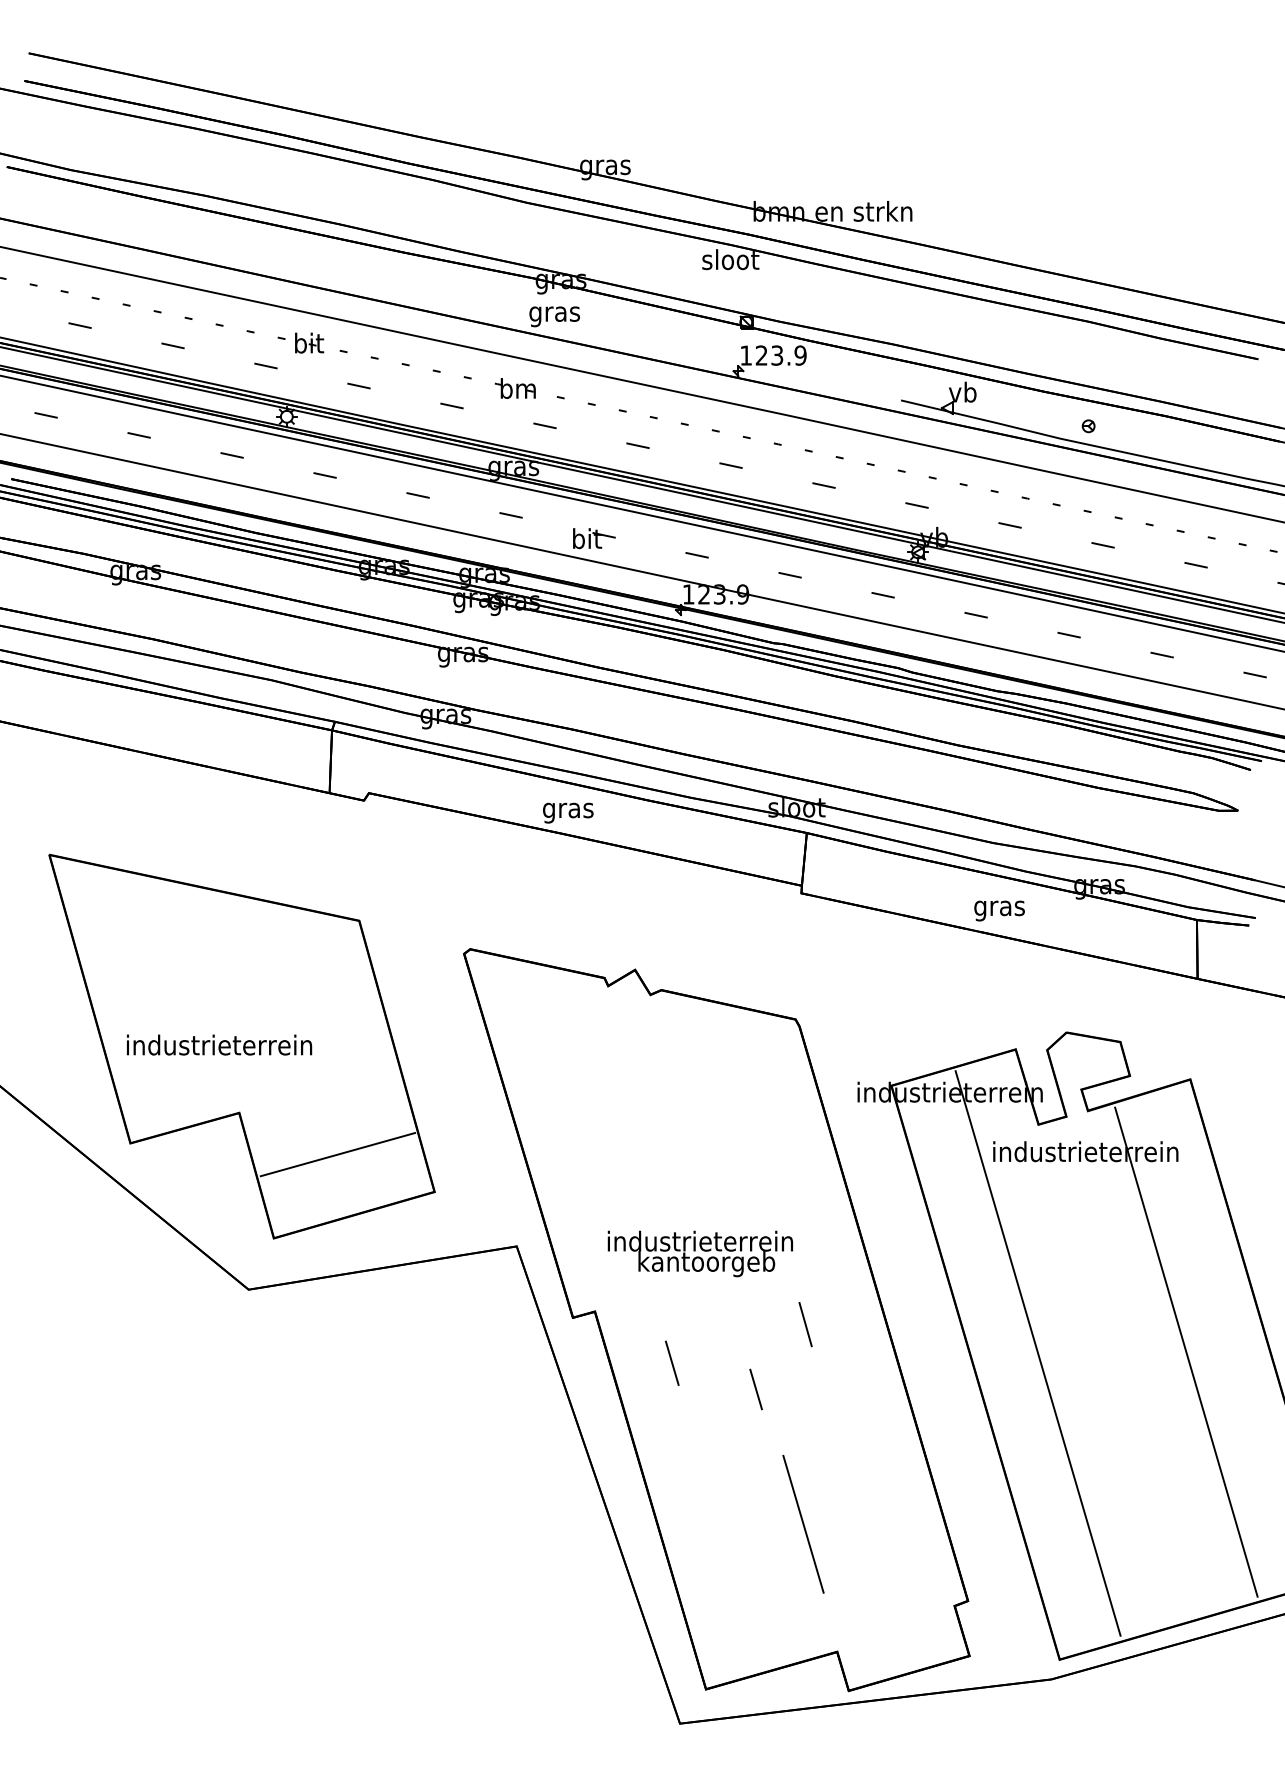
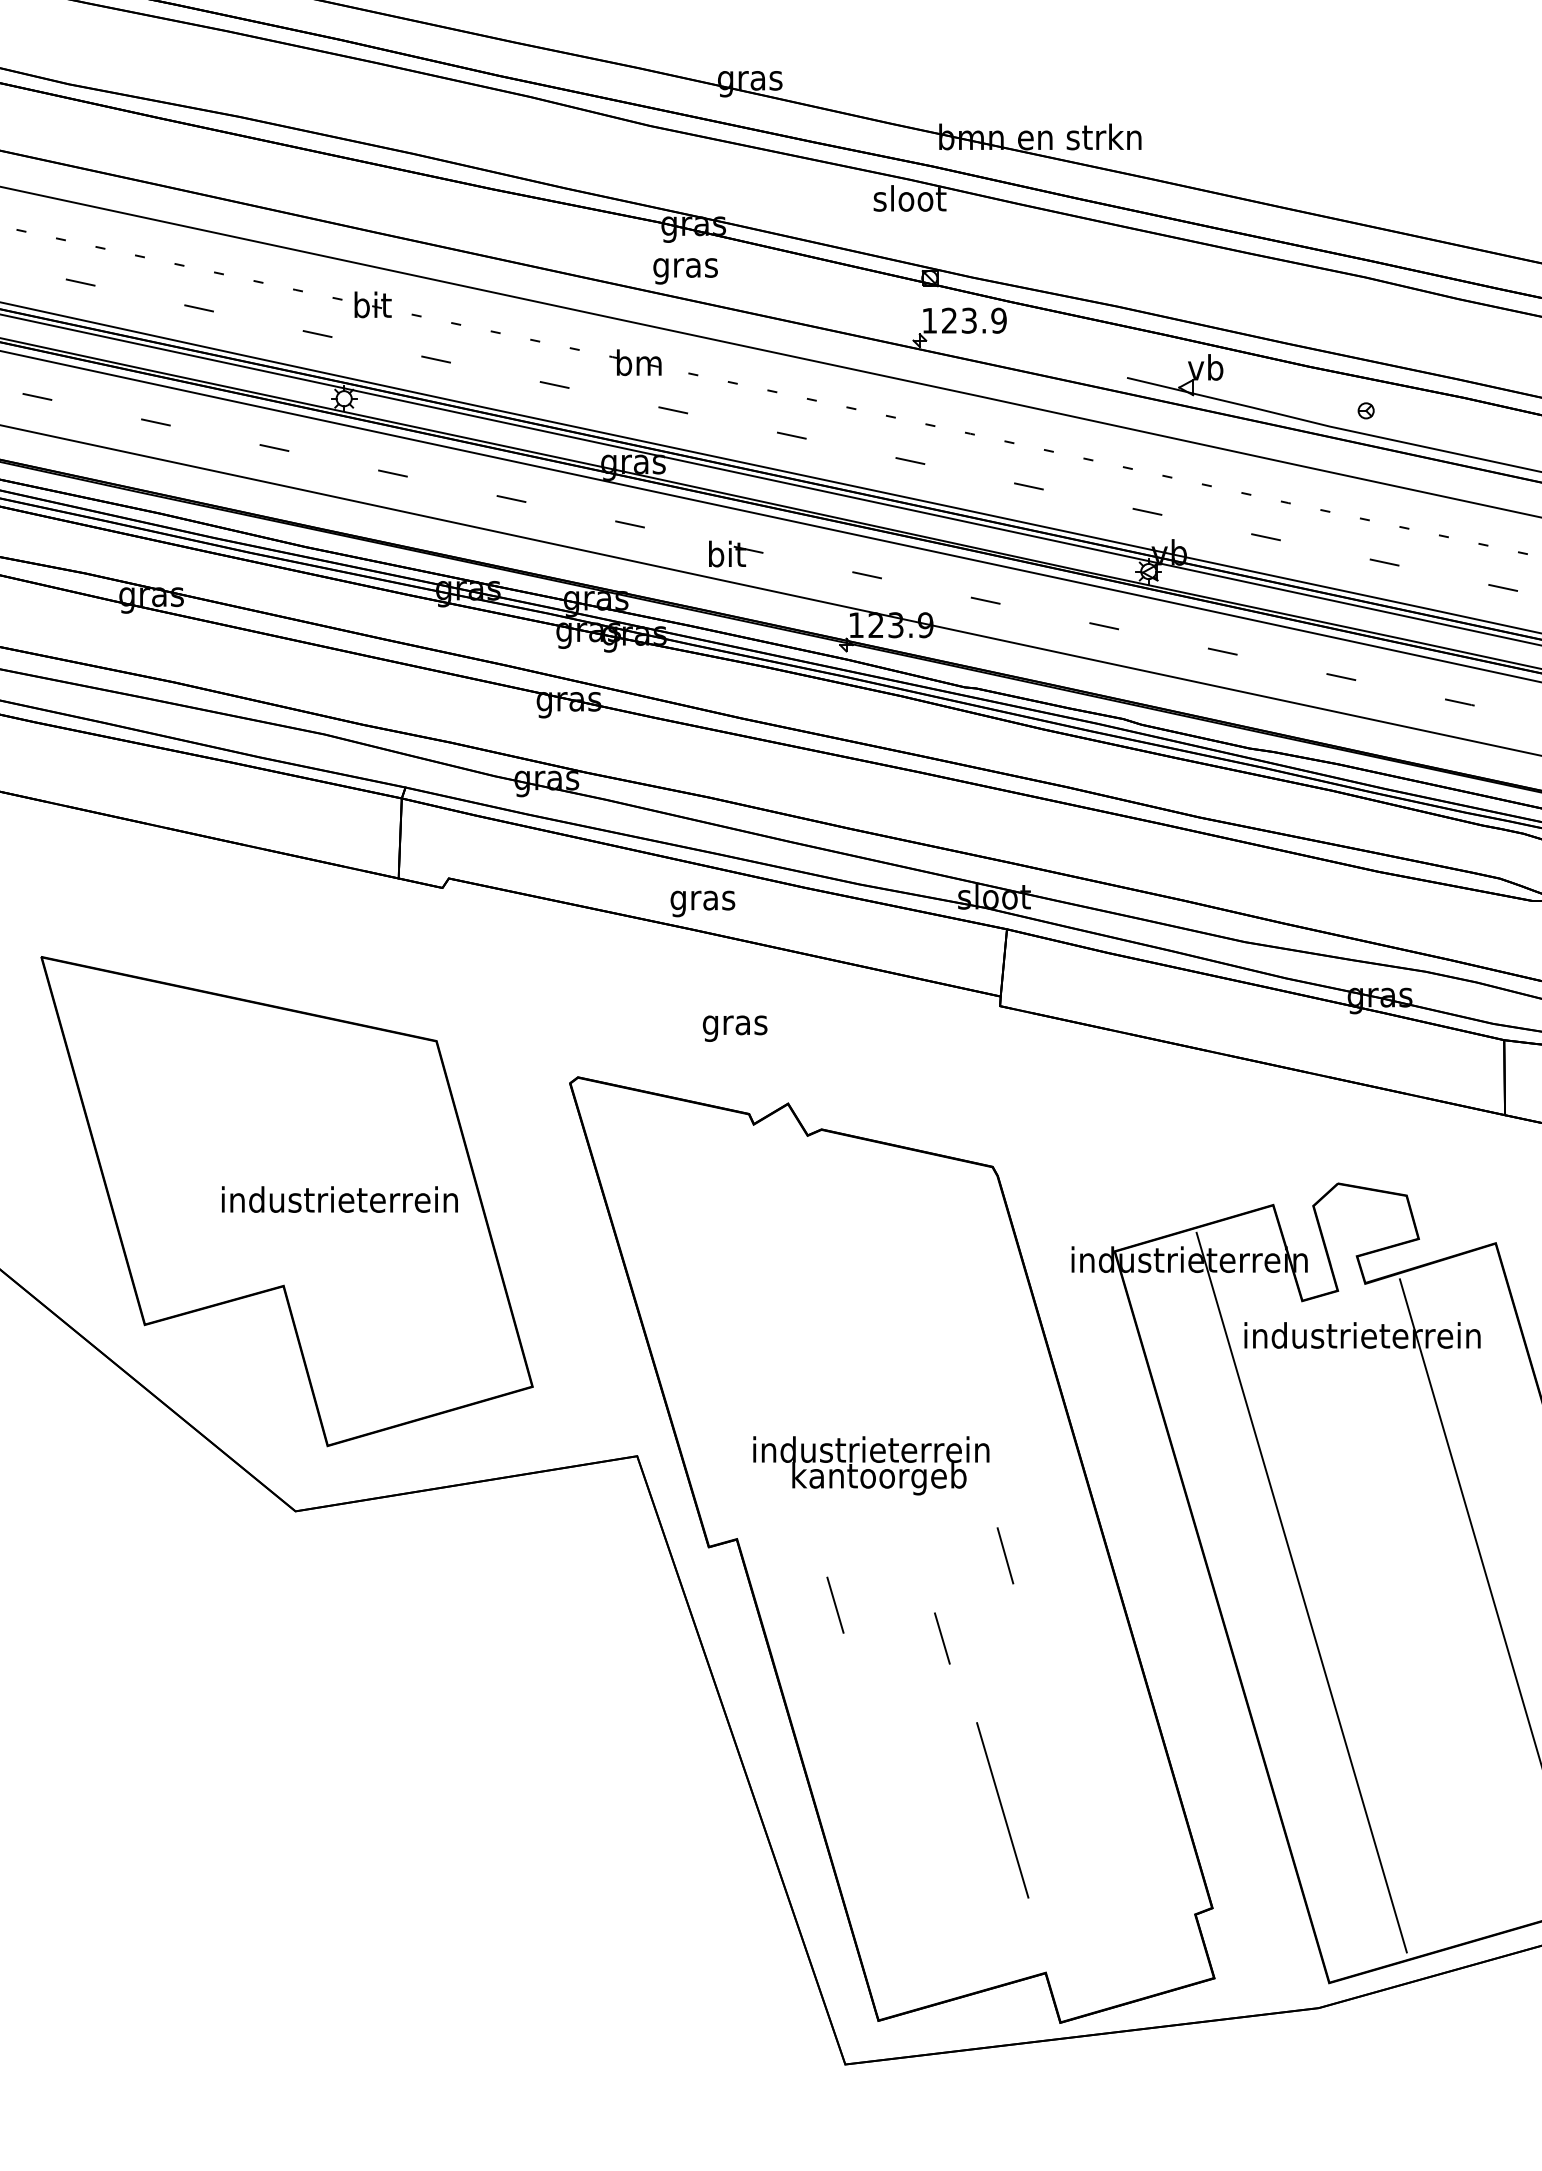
text: (999, 910) -> (735, 1028), moved
text: (219, 1044) -> (339, 1198), moved
line: (337, 1154) -> (408, 1339), removed

